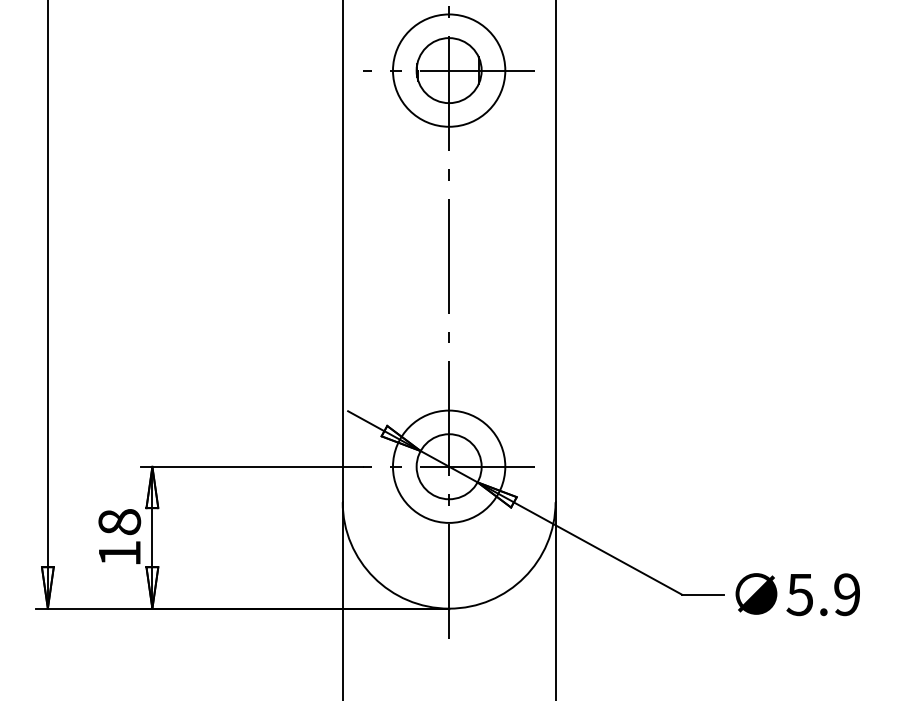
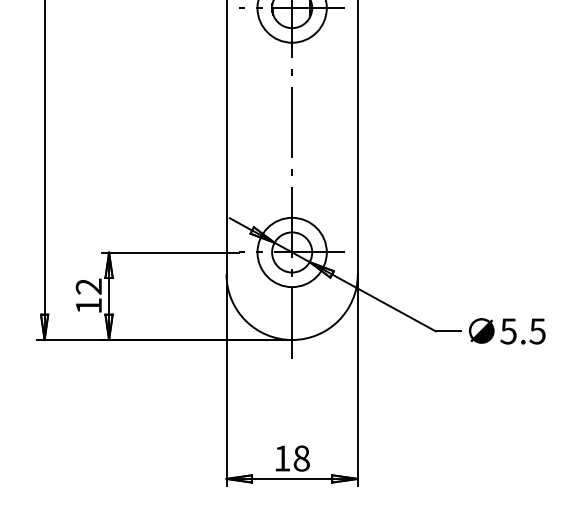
text: (119, 521) -> (88, 286), 18 -> 12
text: (846, 594) -> (537, 331), 5.9 -> 5.5

